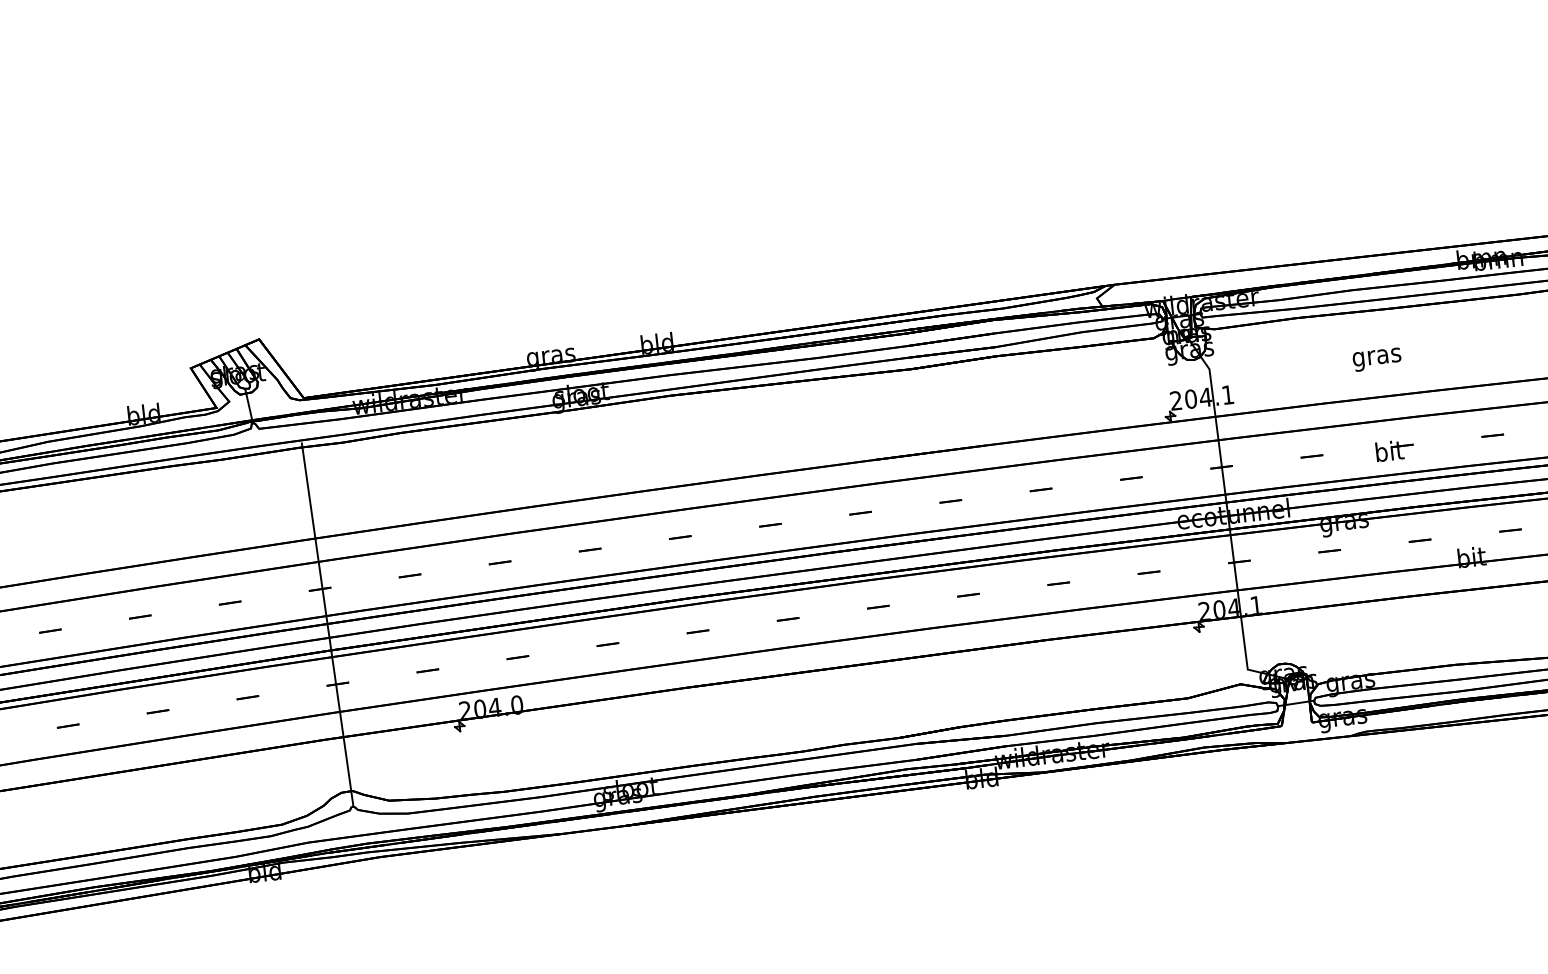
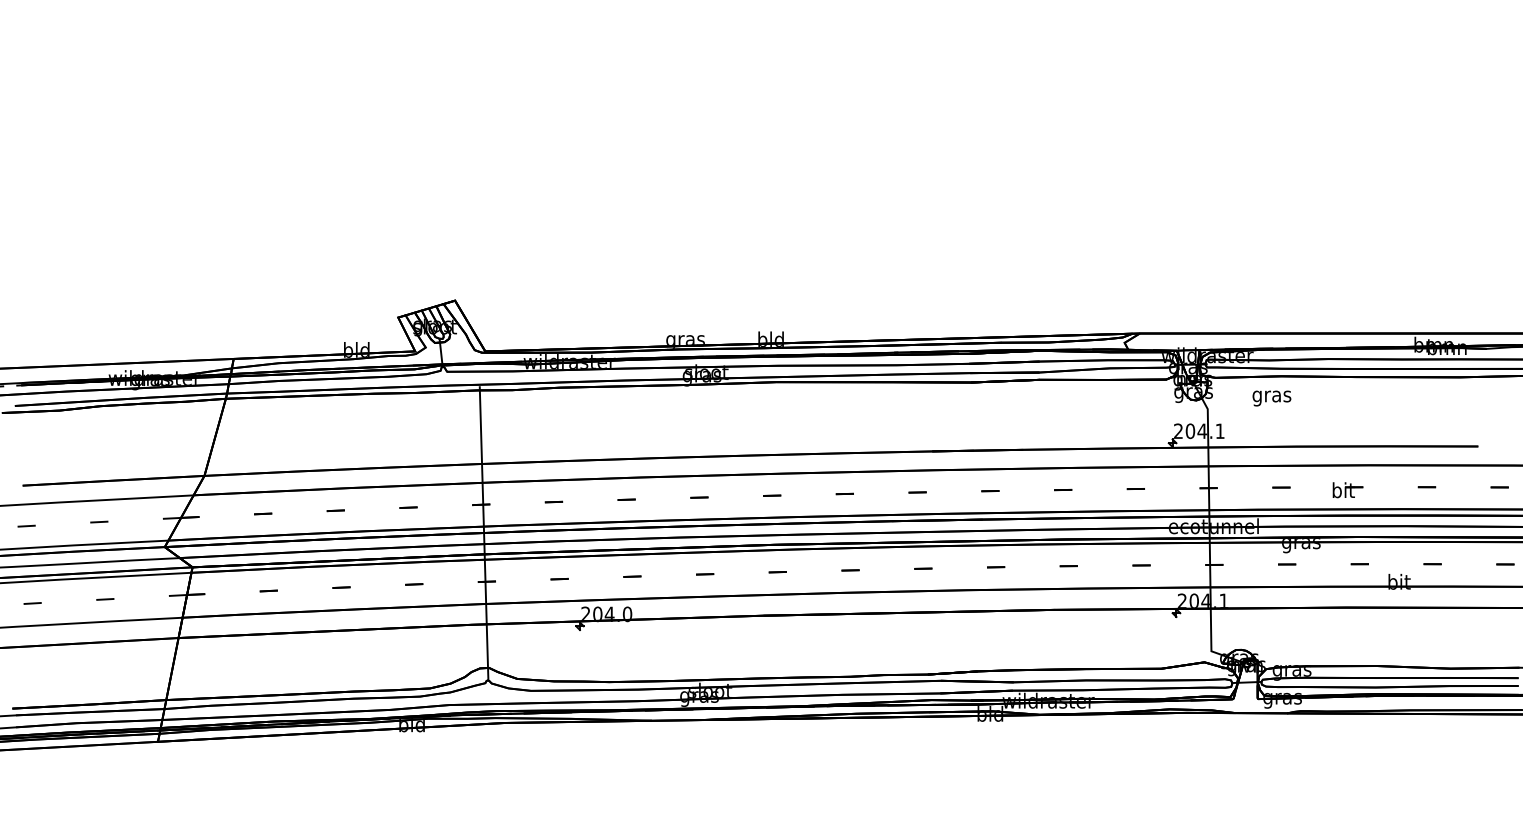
text: (1376, 359) -> (1271, 398), moved

